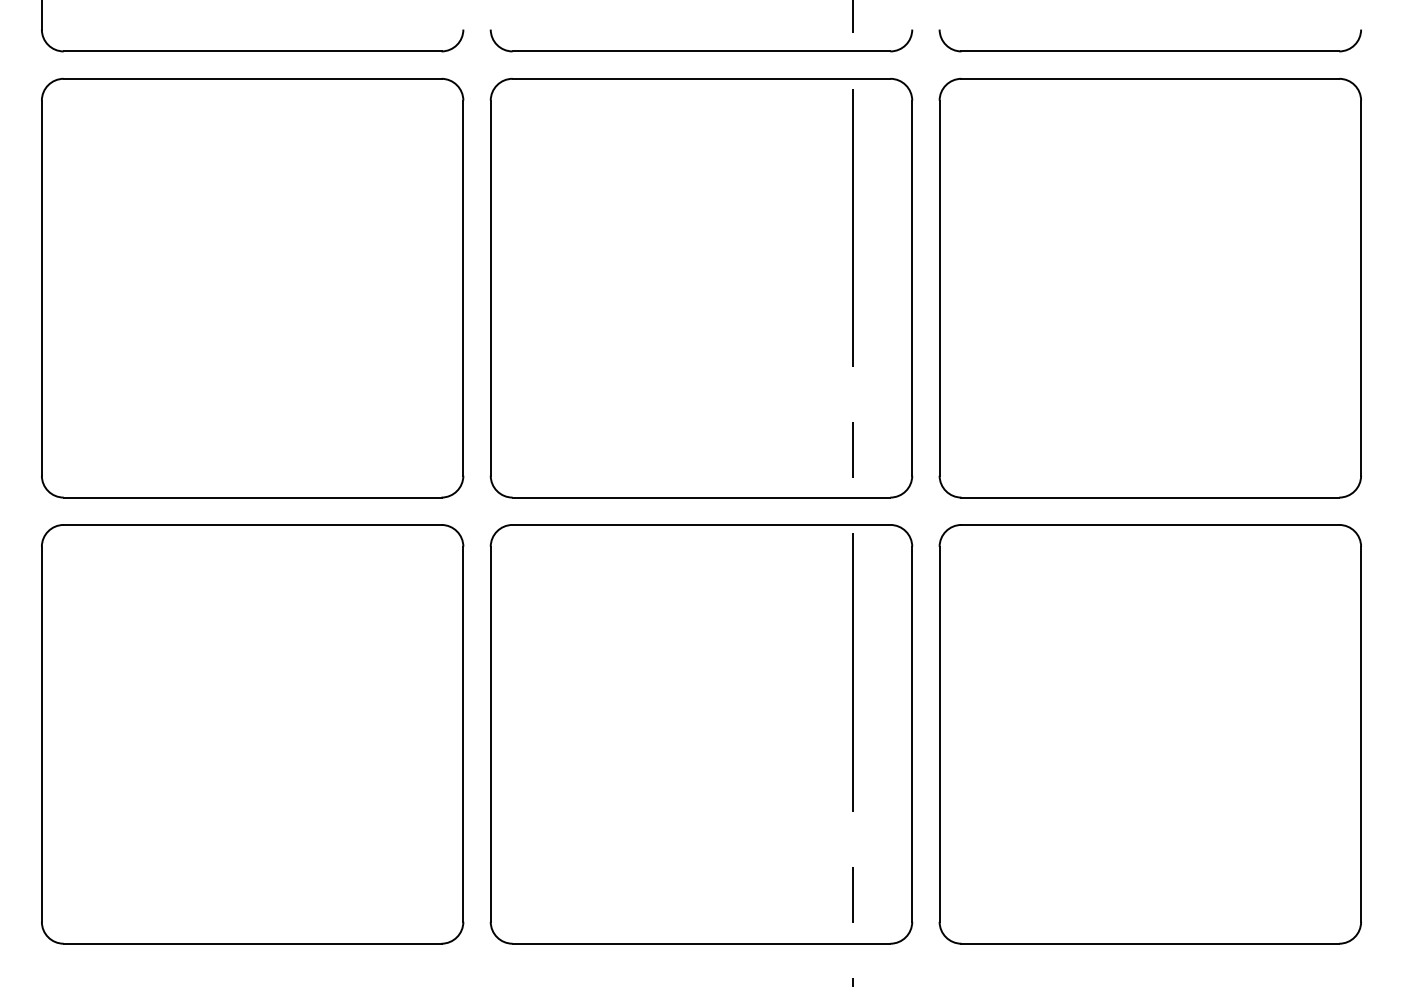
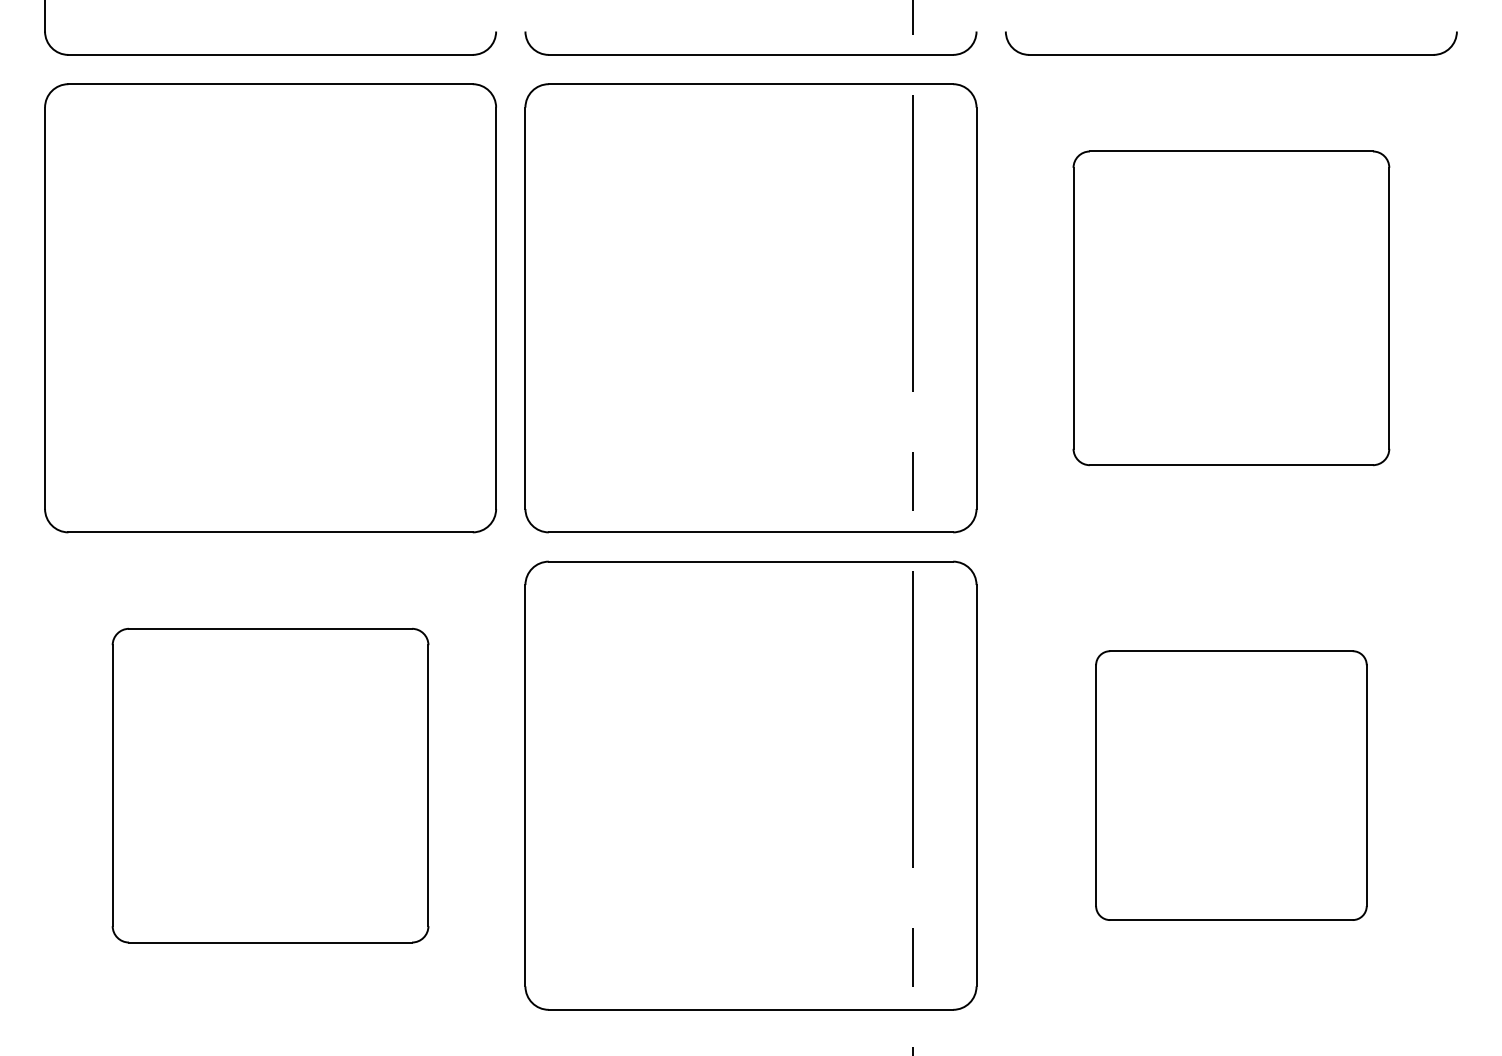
part: (1150, 288) -> (1231, 308), size x0.7
part: (252, 734) -> (270, 785), size x0.7
part: (1150, 734) -> (1231, 785), size x0.6

